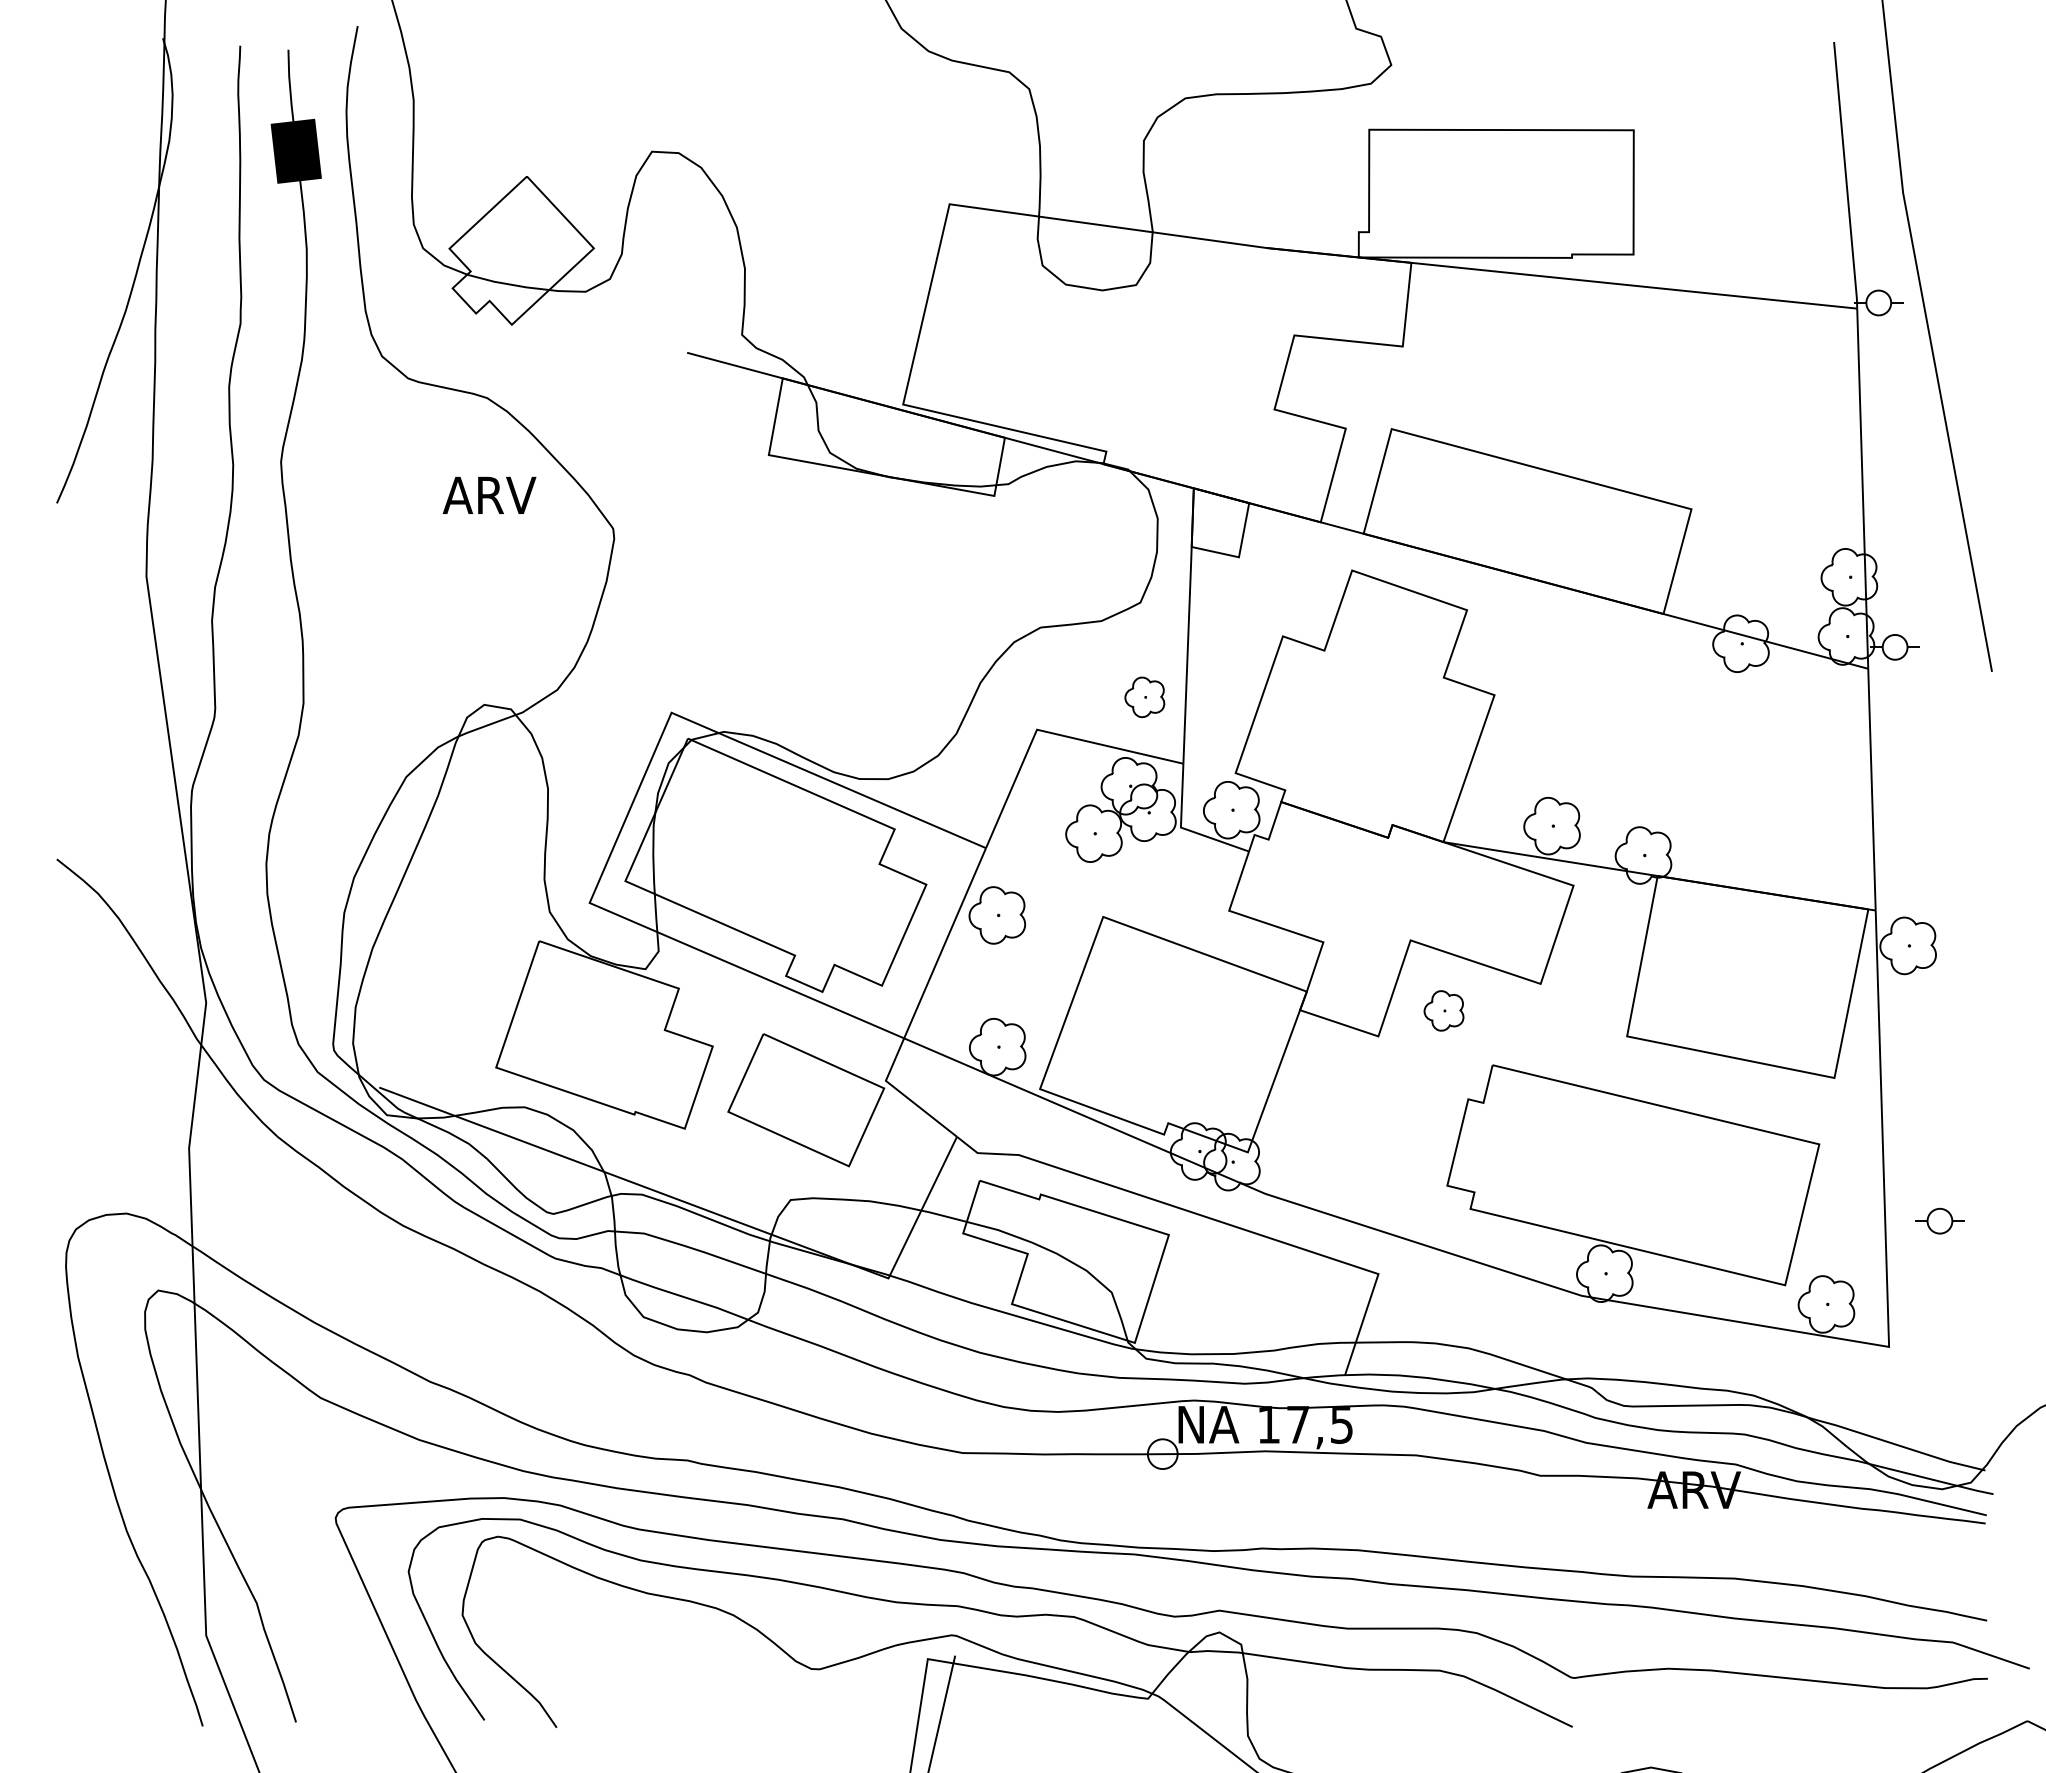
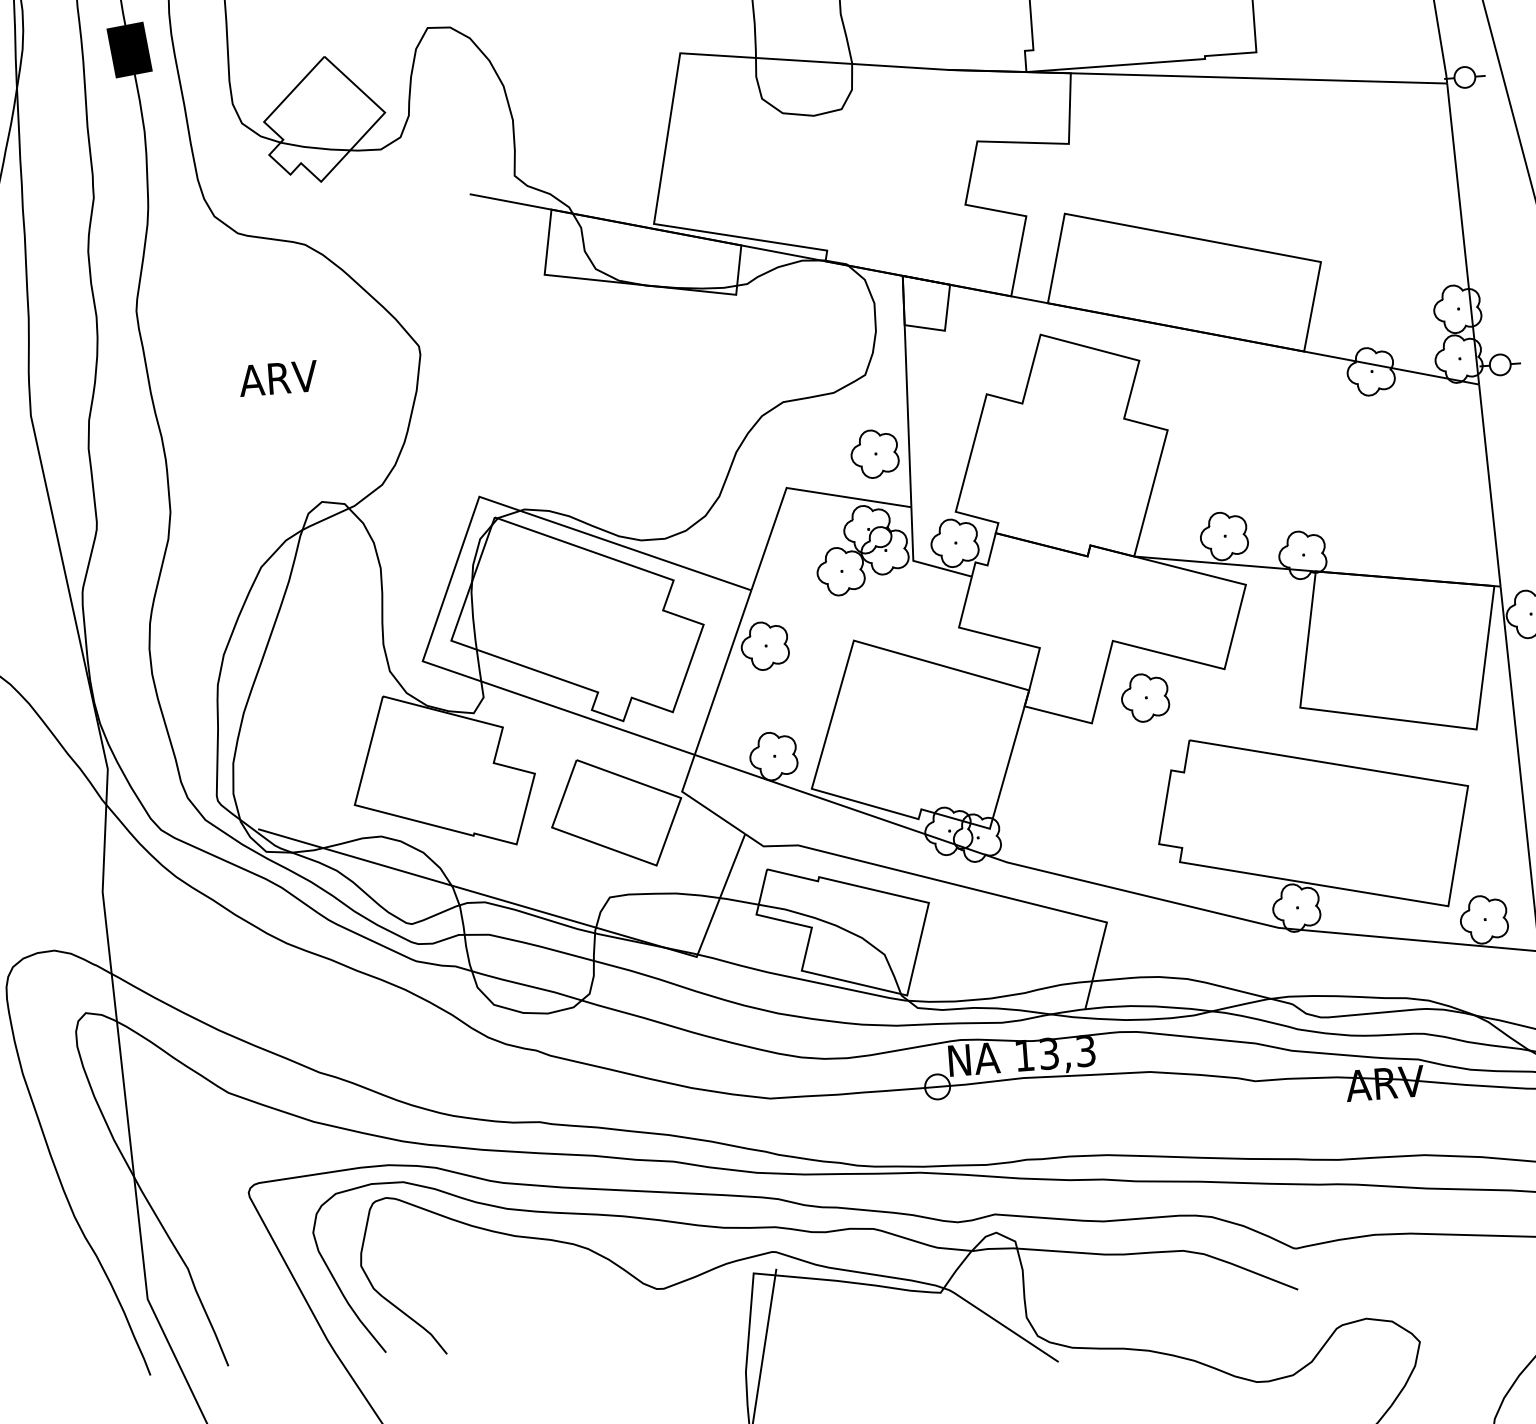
text: (489, 494) -> (278, 377), moved
part: (1144, 697) -> (874, 454), size x1.43
part: (1443, 1010) -> (1144, 697), size x1.43
text: (1319, 1424) -> (1067, 1052), 17,5 -> 13,3

